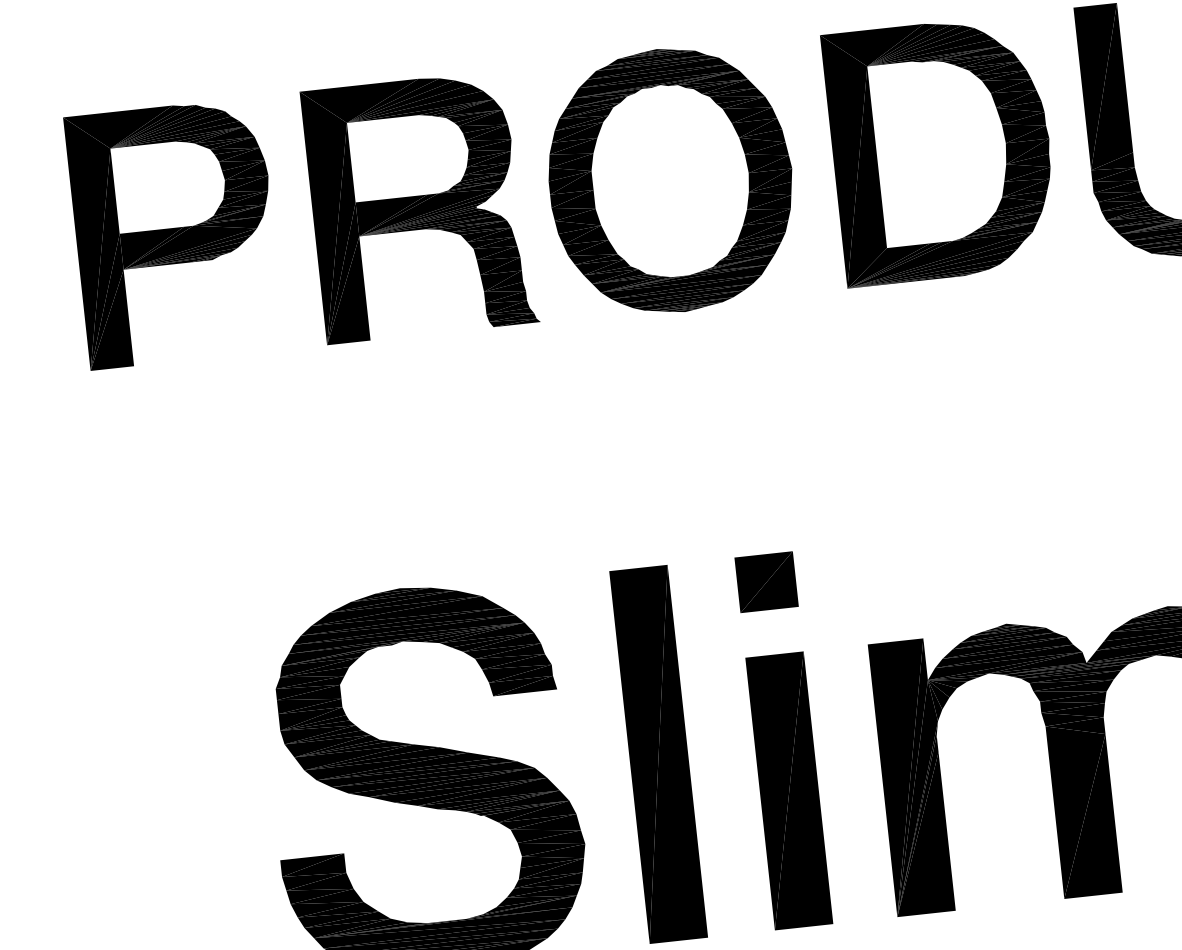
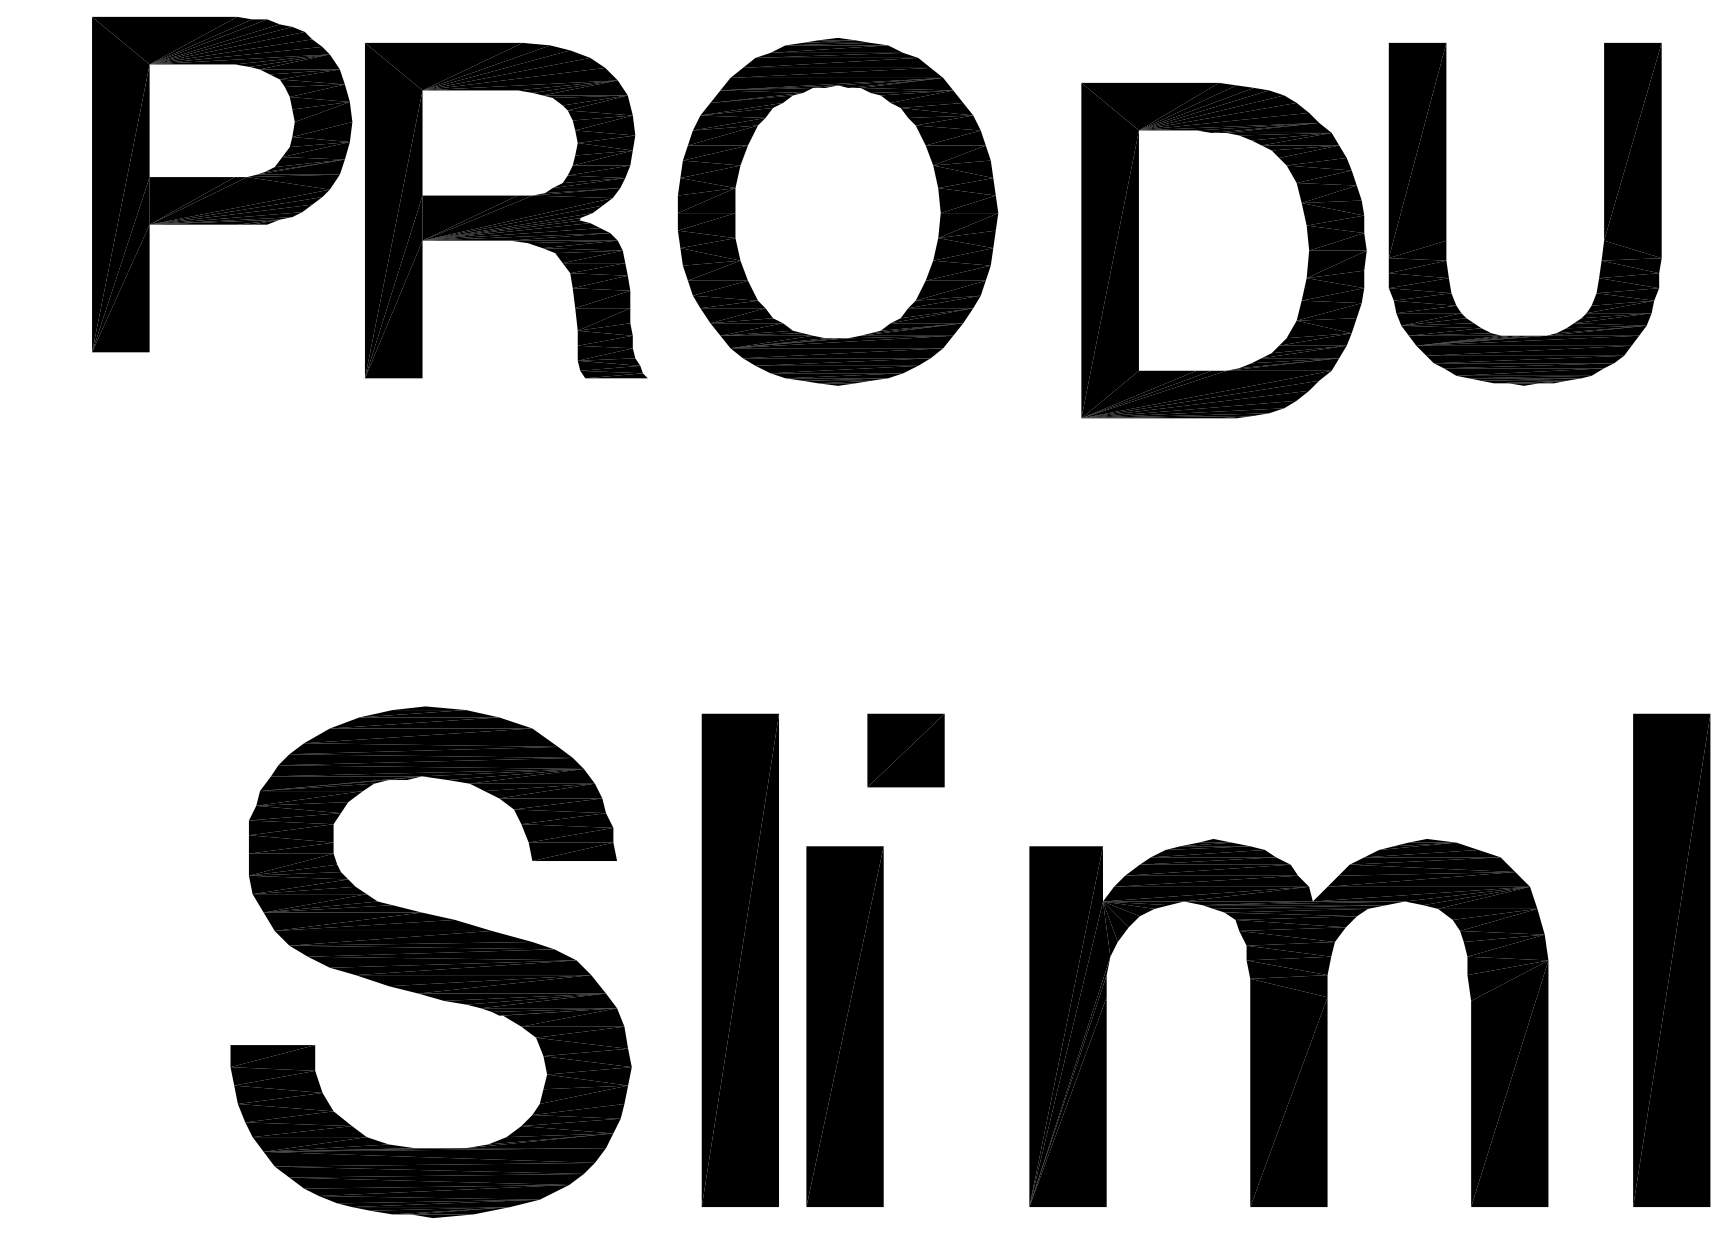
part: (941, 150) -> (1223, 250), moved
part: (175, 233) -> (222, 184), moved
part: (788, 790) -> (844, 1026), moved

